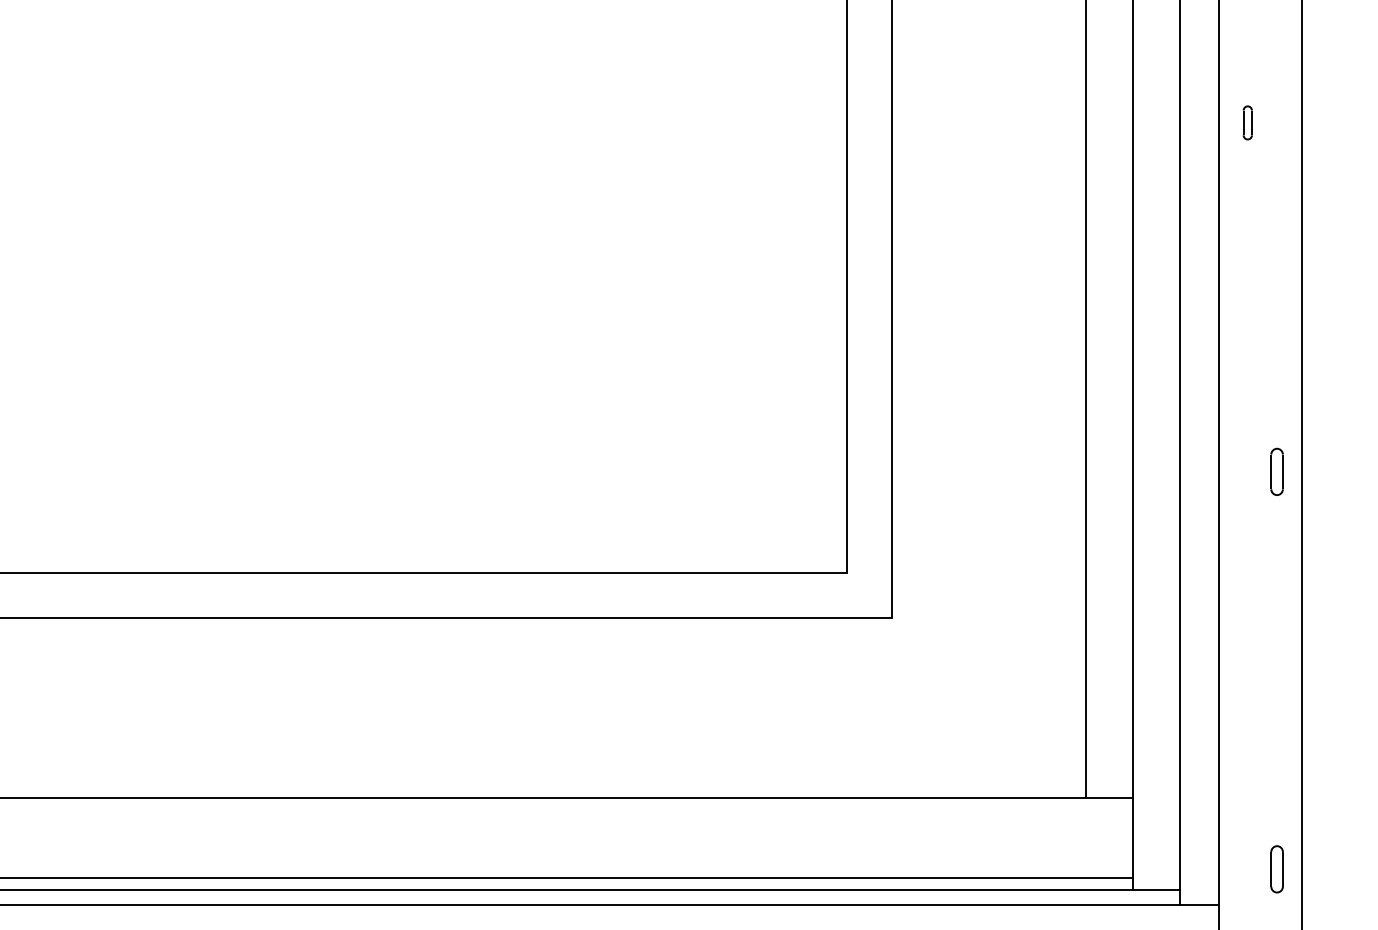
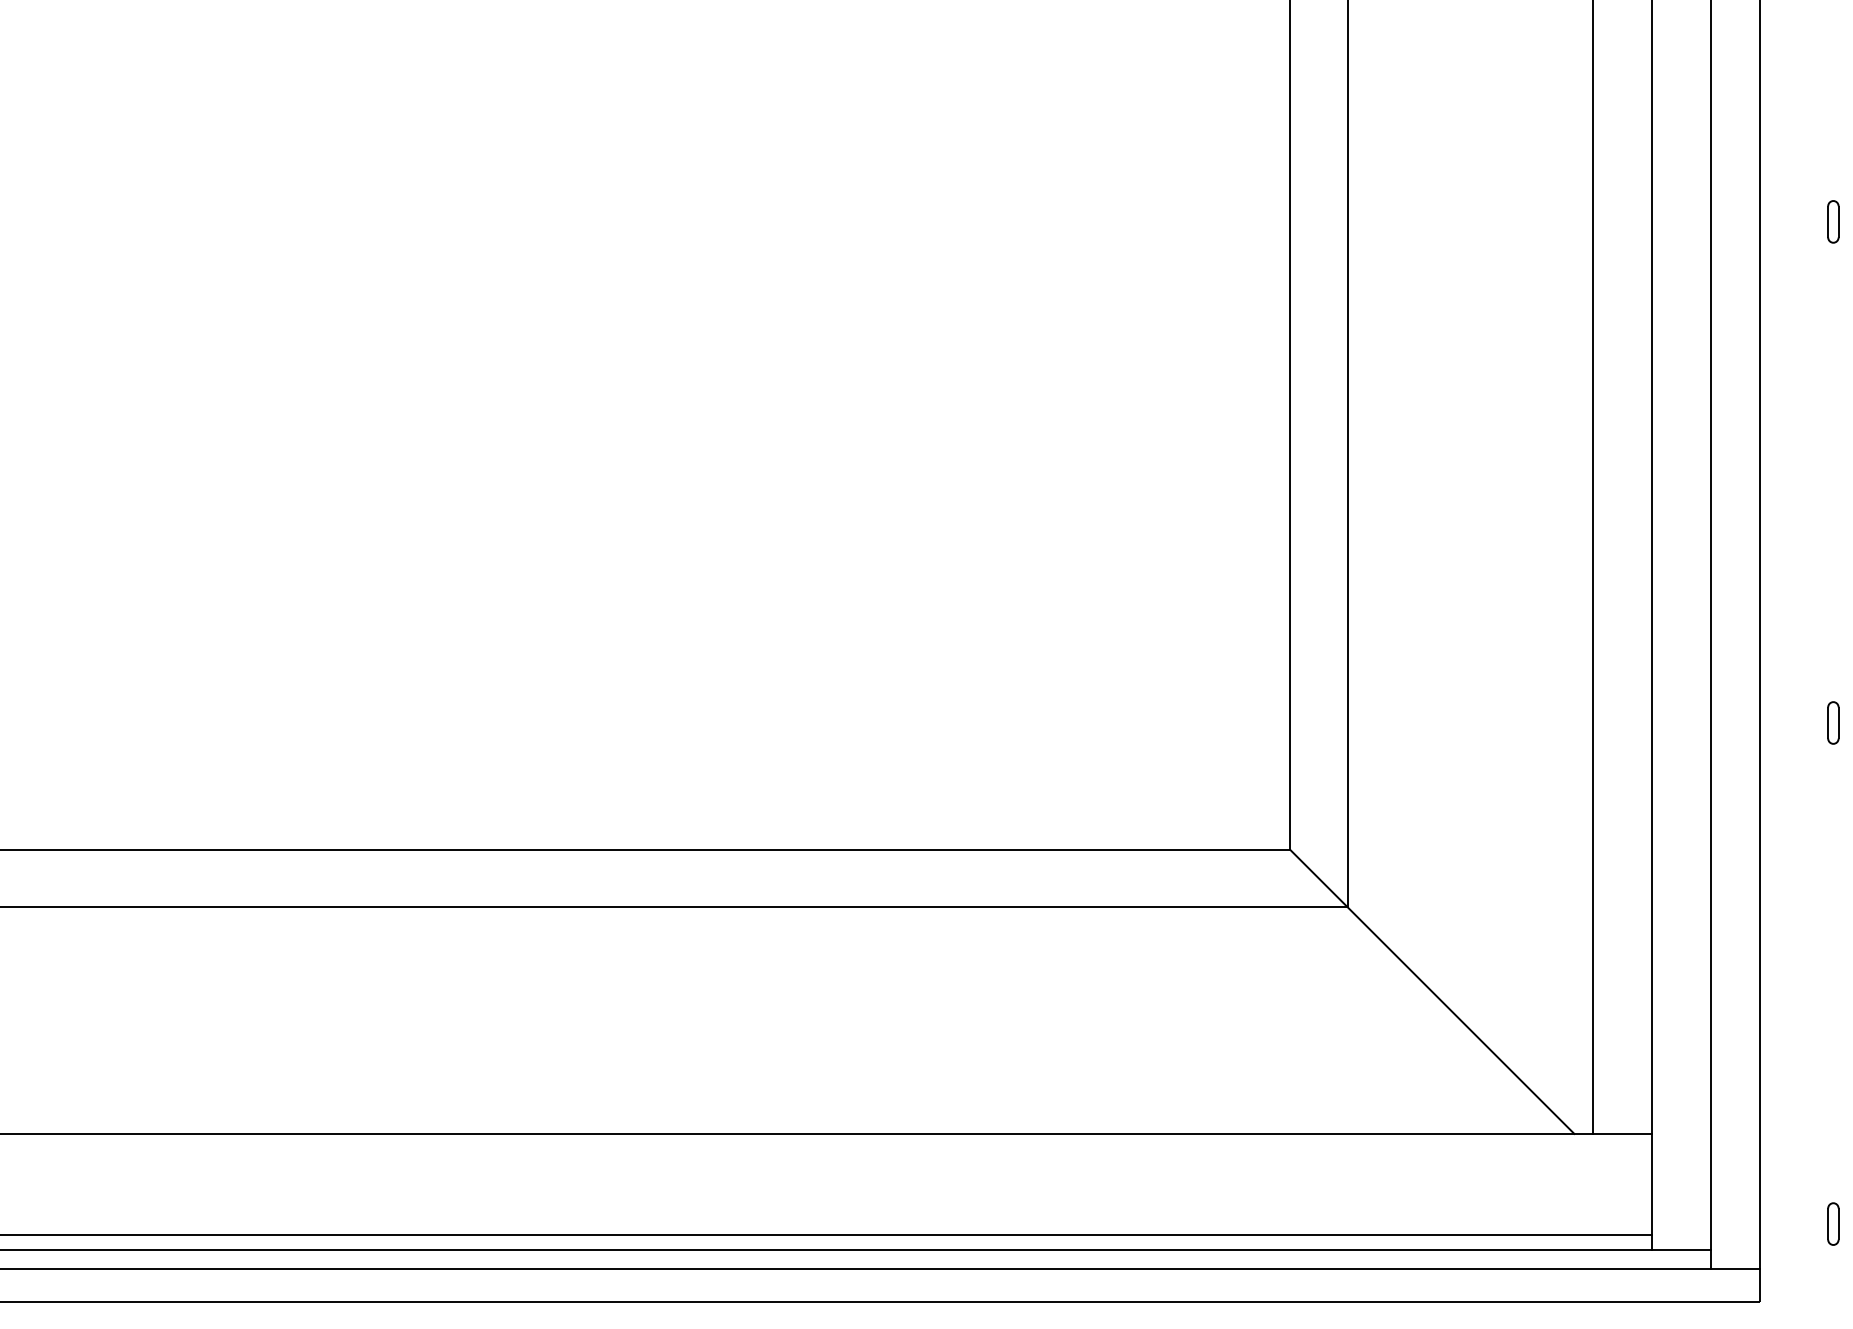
part: (1247, 122) -> (1833, 221), moved
part: (1277, 471) -> (1833, 722), size x0.71
line: (959, 684) -> (1432, 991), added
part: (1277, 868) -> (1833, 1223), size x0.71

